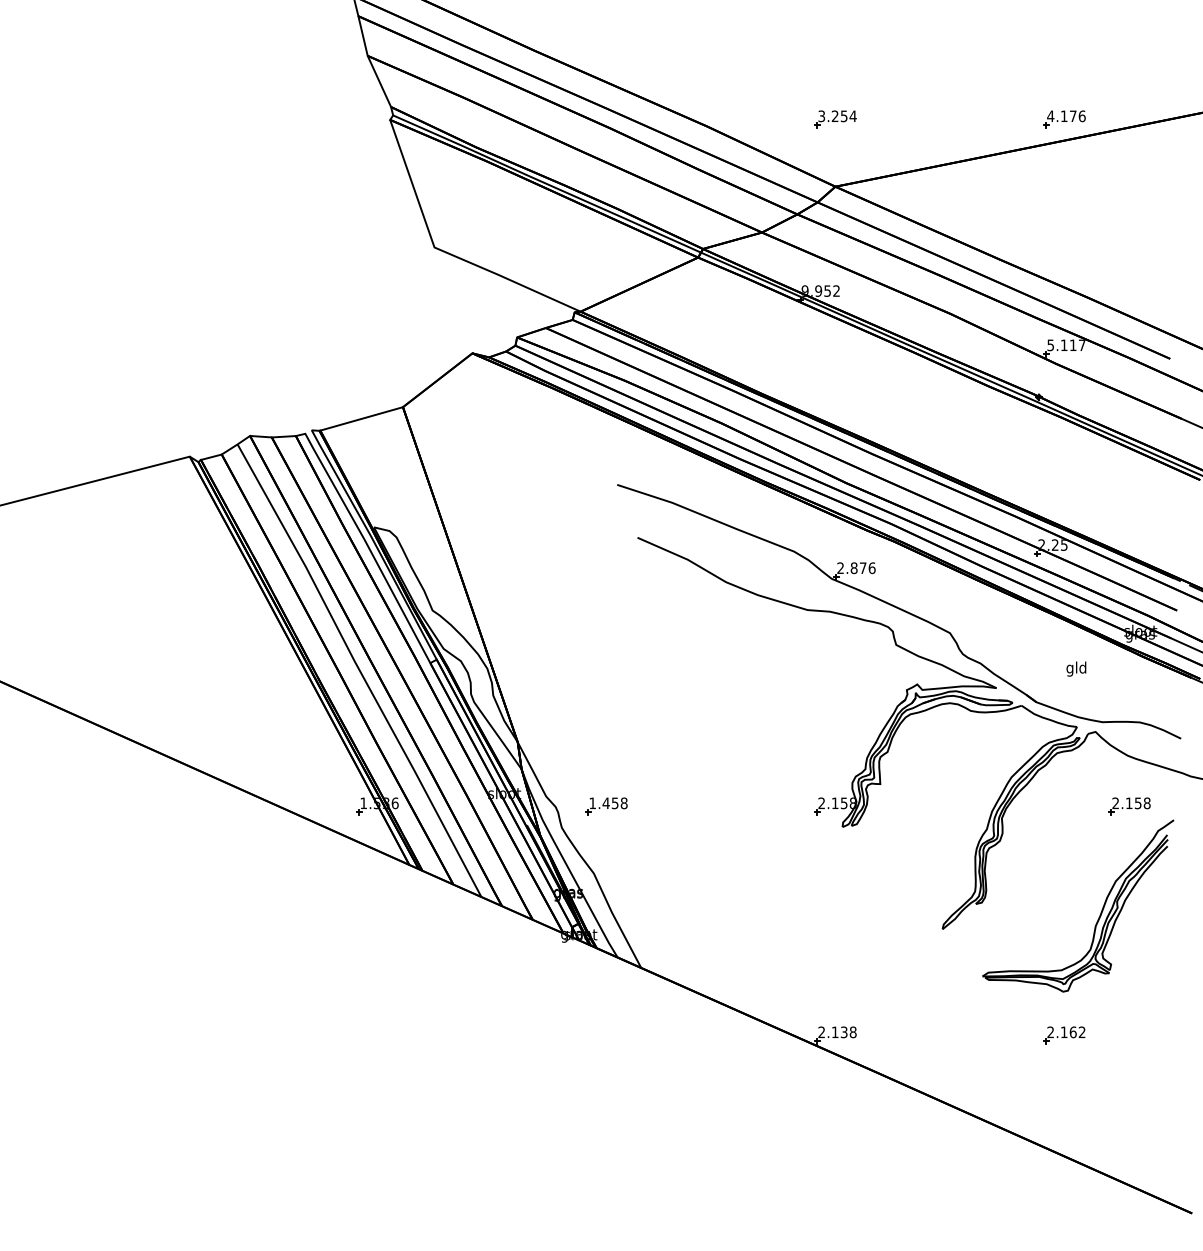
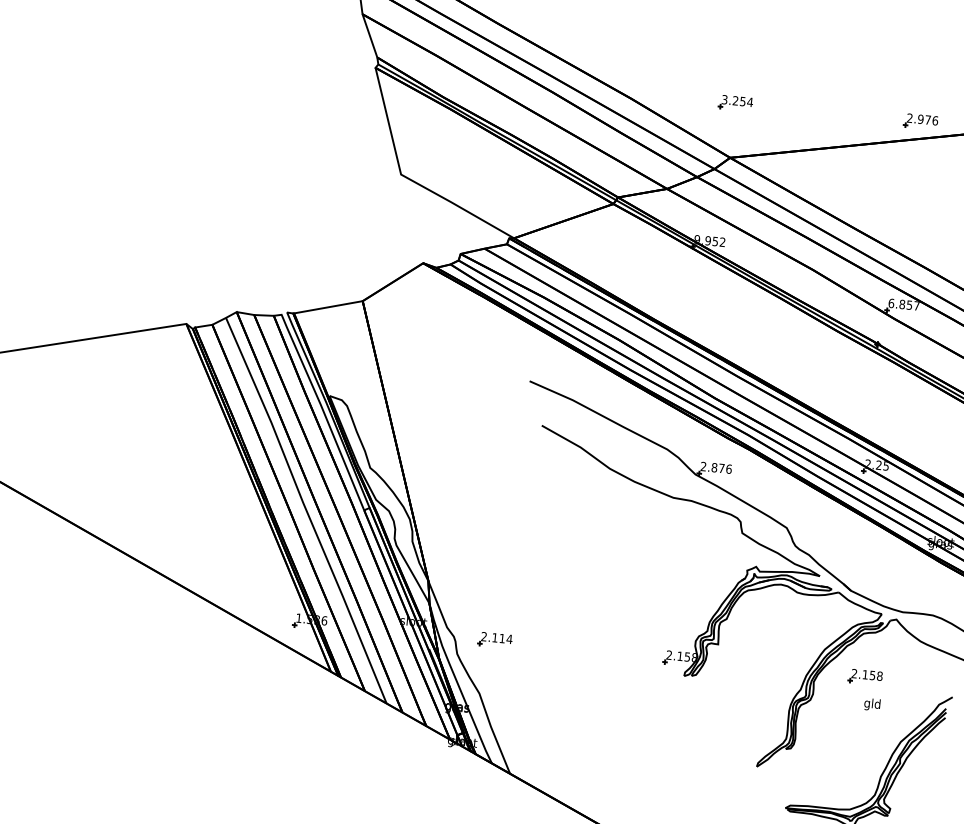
text: (1057, 116) -> (915, 118), 4.176 -> 2.976
text: (1061, 345) -> (900, 304), 5.117 -> 6.857
text: (1076, 668) -> (872, 704), moved
text: (608, 803) -> (496, 638), 1.458 -> 2.114
part: (1129, 806) -> (865, 677), moved

